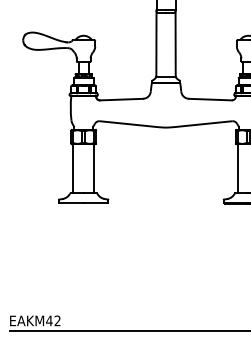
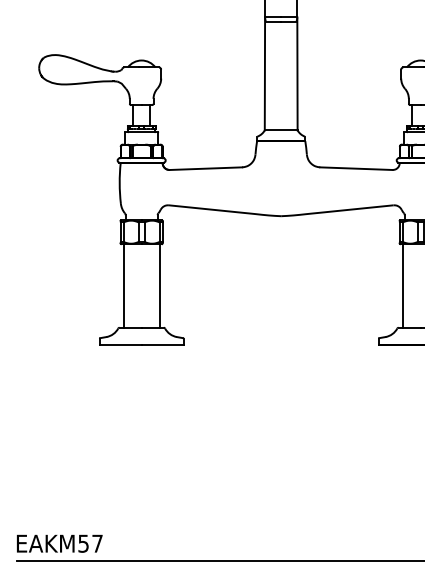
text: (53, 320) -> (90, 542), EAKM42 -> EAKM57

